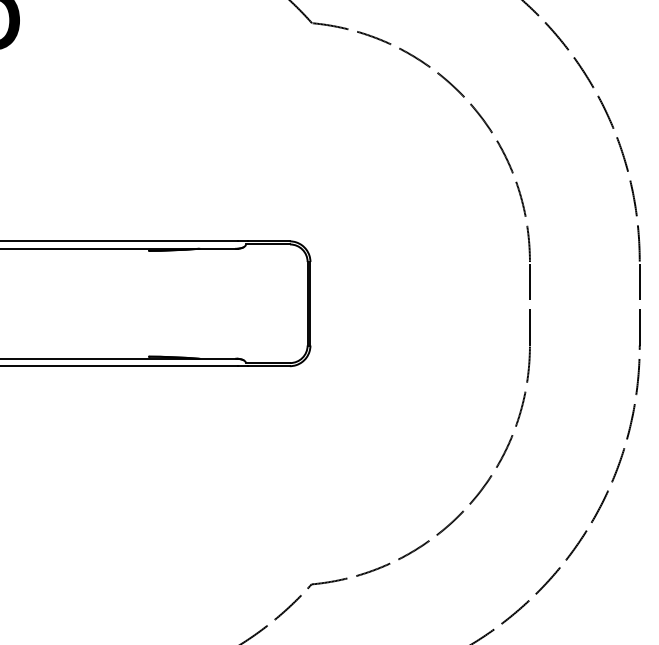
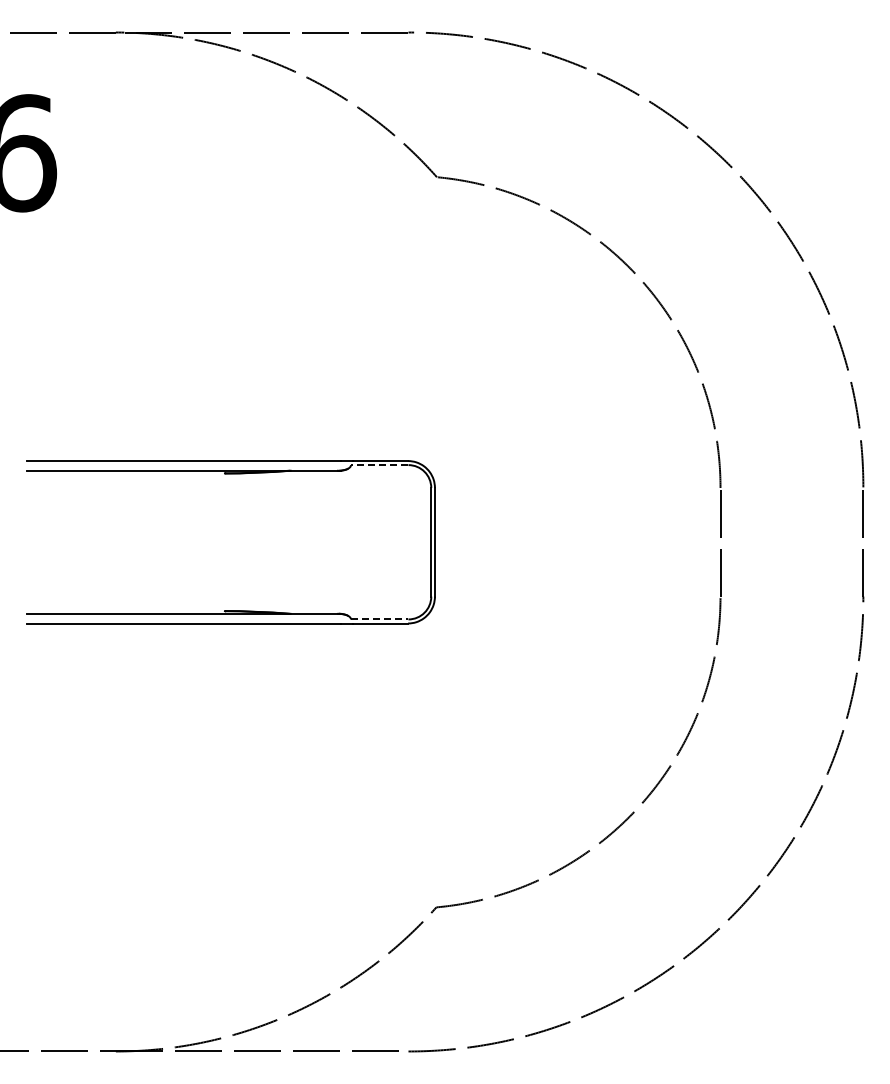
line: (267, 244) -> (379, 465), solid -> dashed
line: (267, 363) -> (379, 619), solid -> dashed

